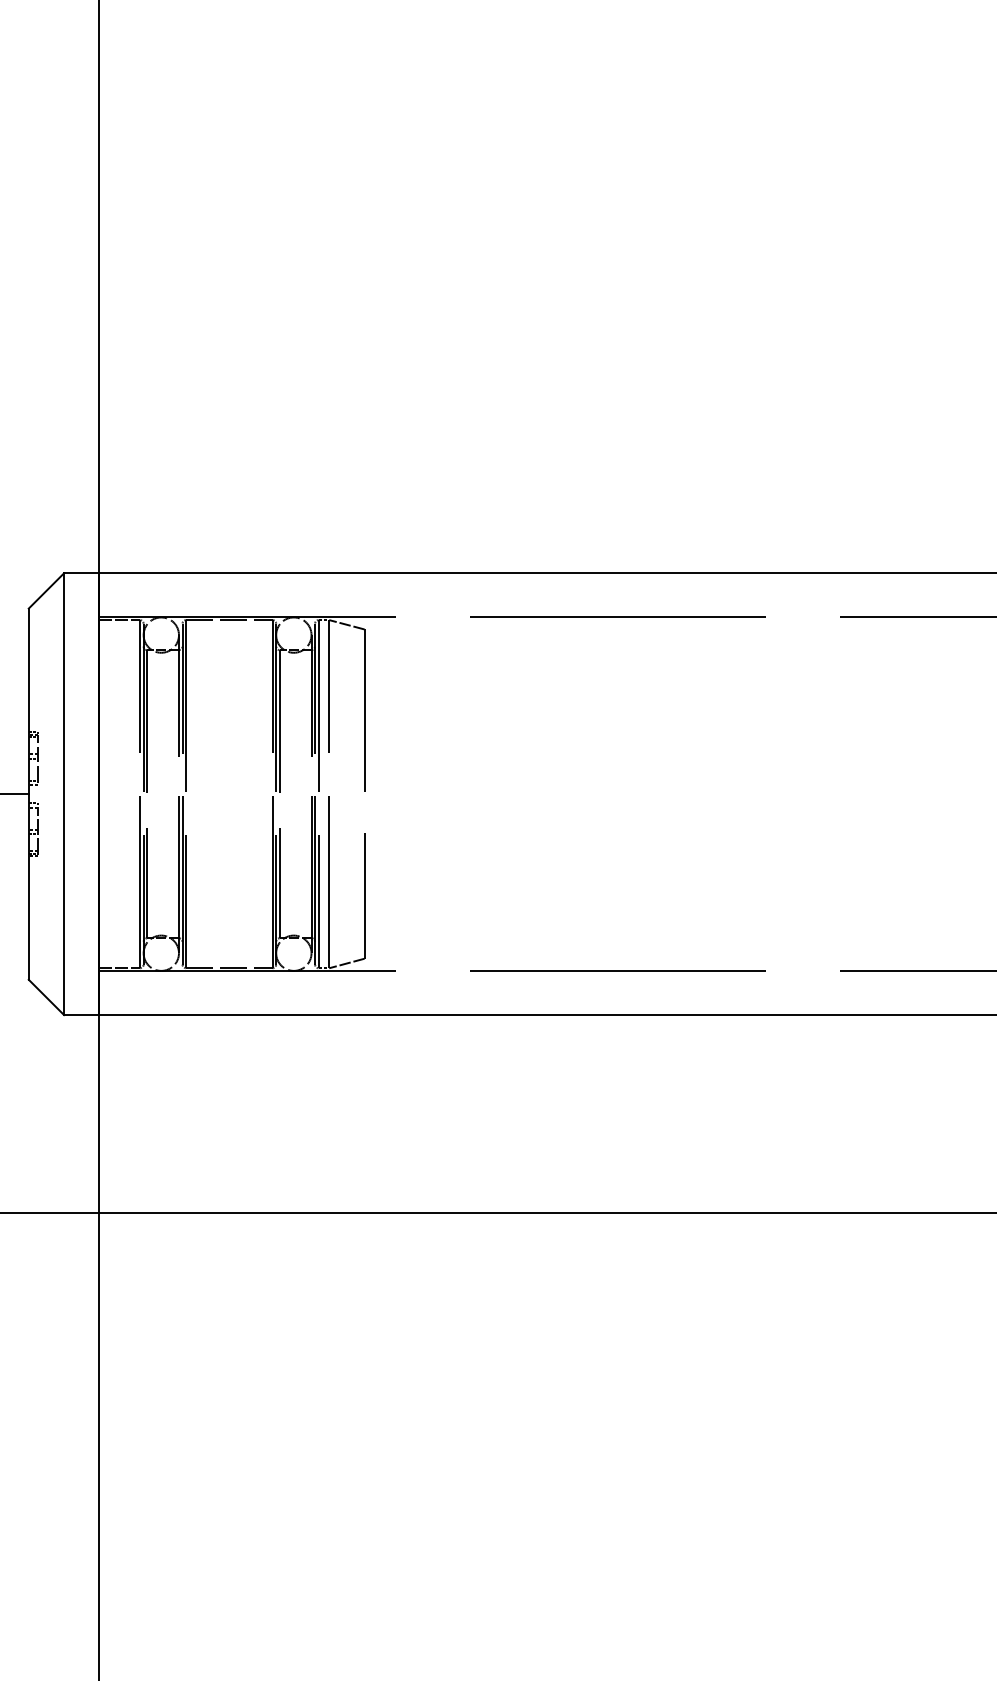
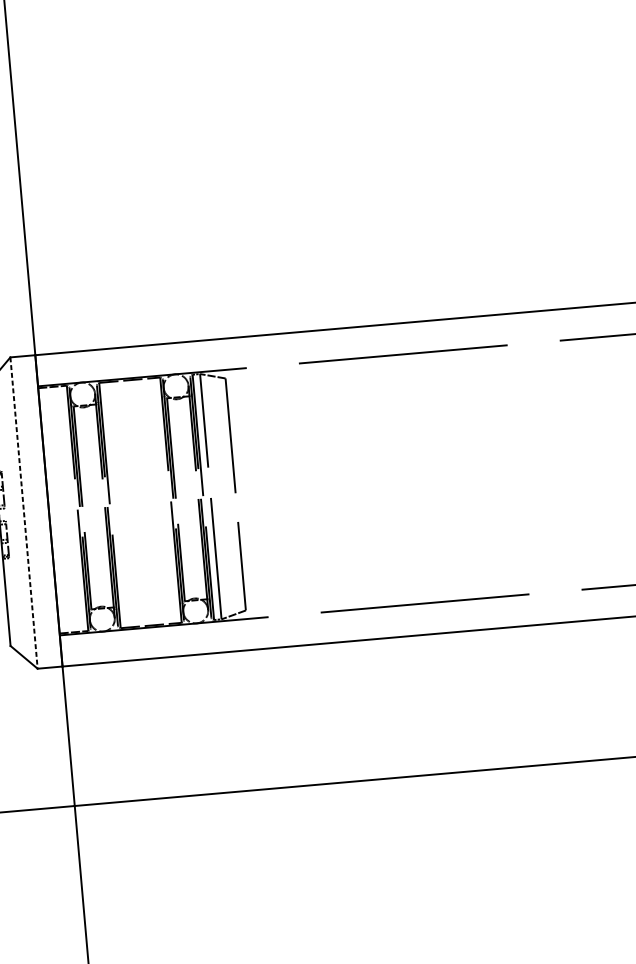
line: (64, 794) -> (24, 513), solid -> dashed

